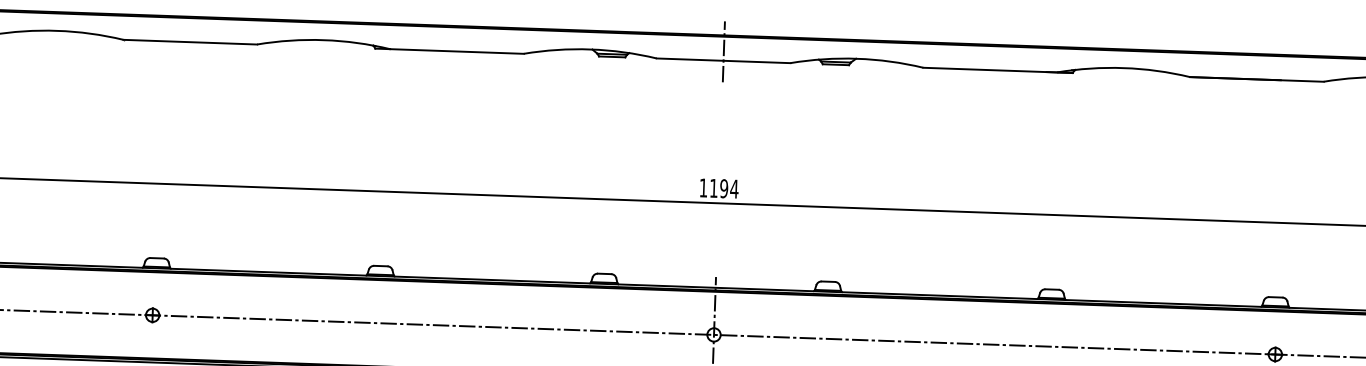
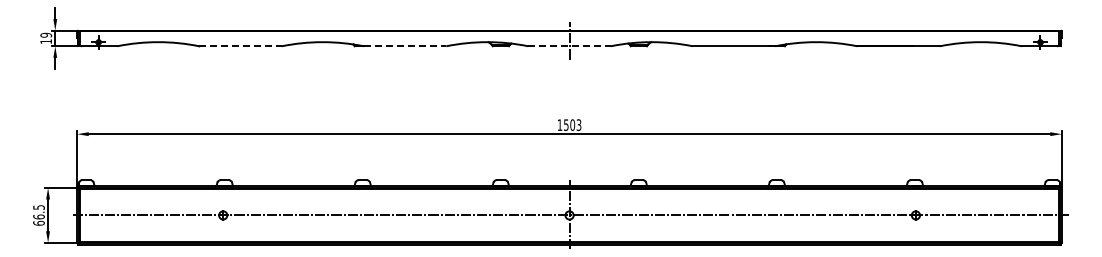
line: (191, 42) -> (241, 46), solid -> dashed
line: (457, 51) -> (405, 46), solid -> dashed
line: (725, 61) -> (570, 46), solid -> dashed
text: (723, 189) -> (572, 125), 1194 -> 1503

